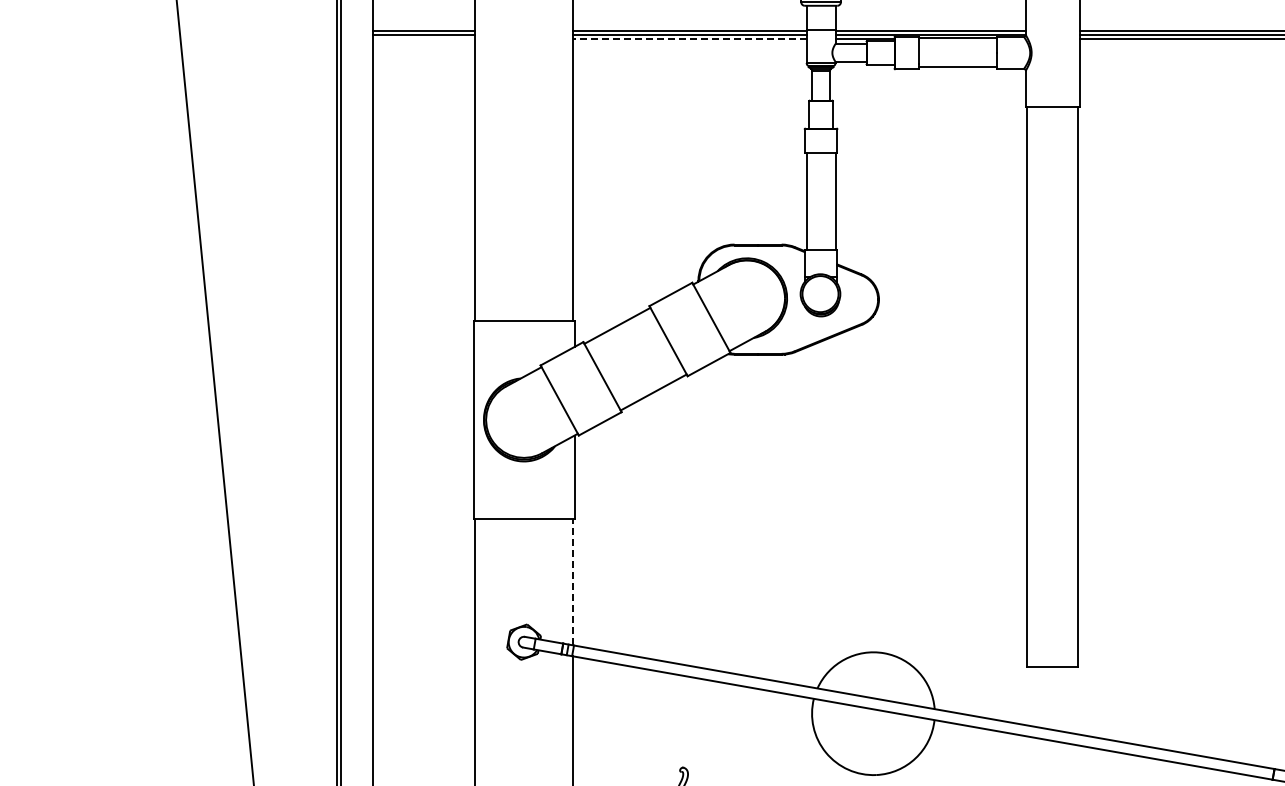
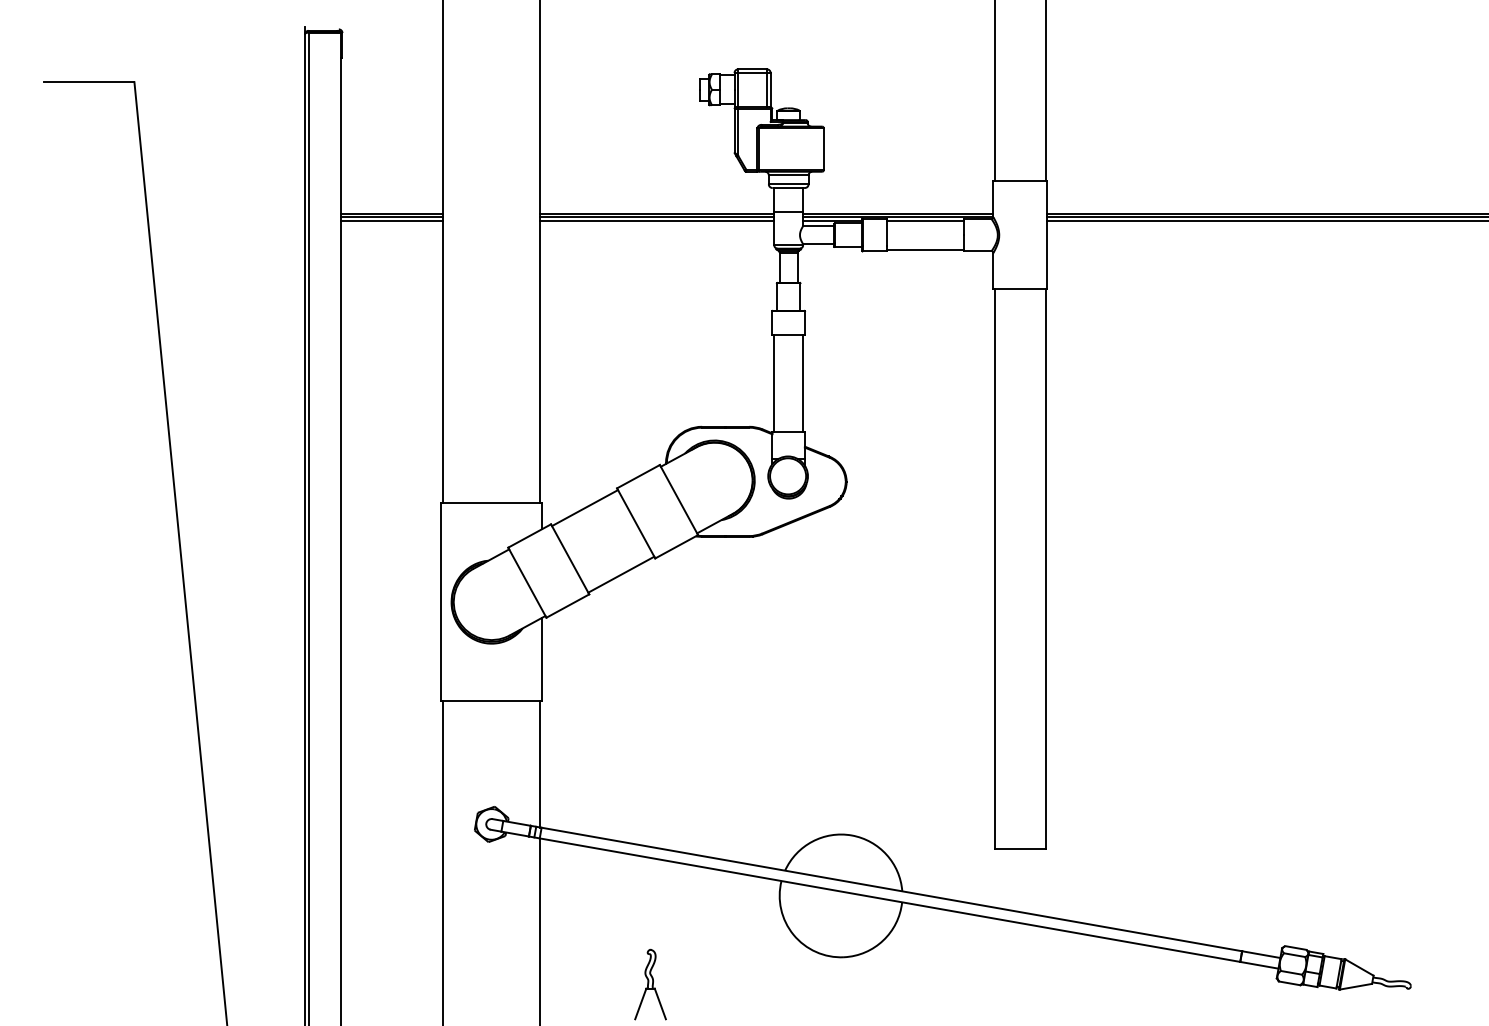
line: (423, 39) -> (391, 221), added
line: (689, 39) -> (657, 221), dashed -> solid
line: (572, 581) -> (540, 763), dashed -> solid

